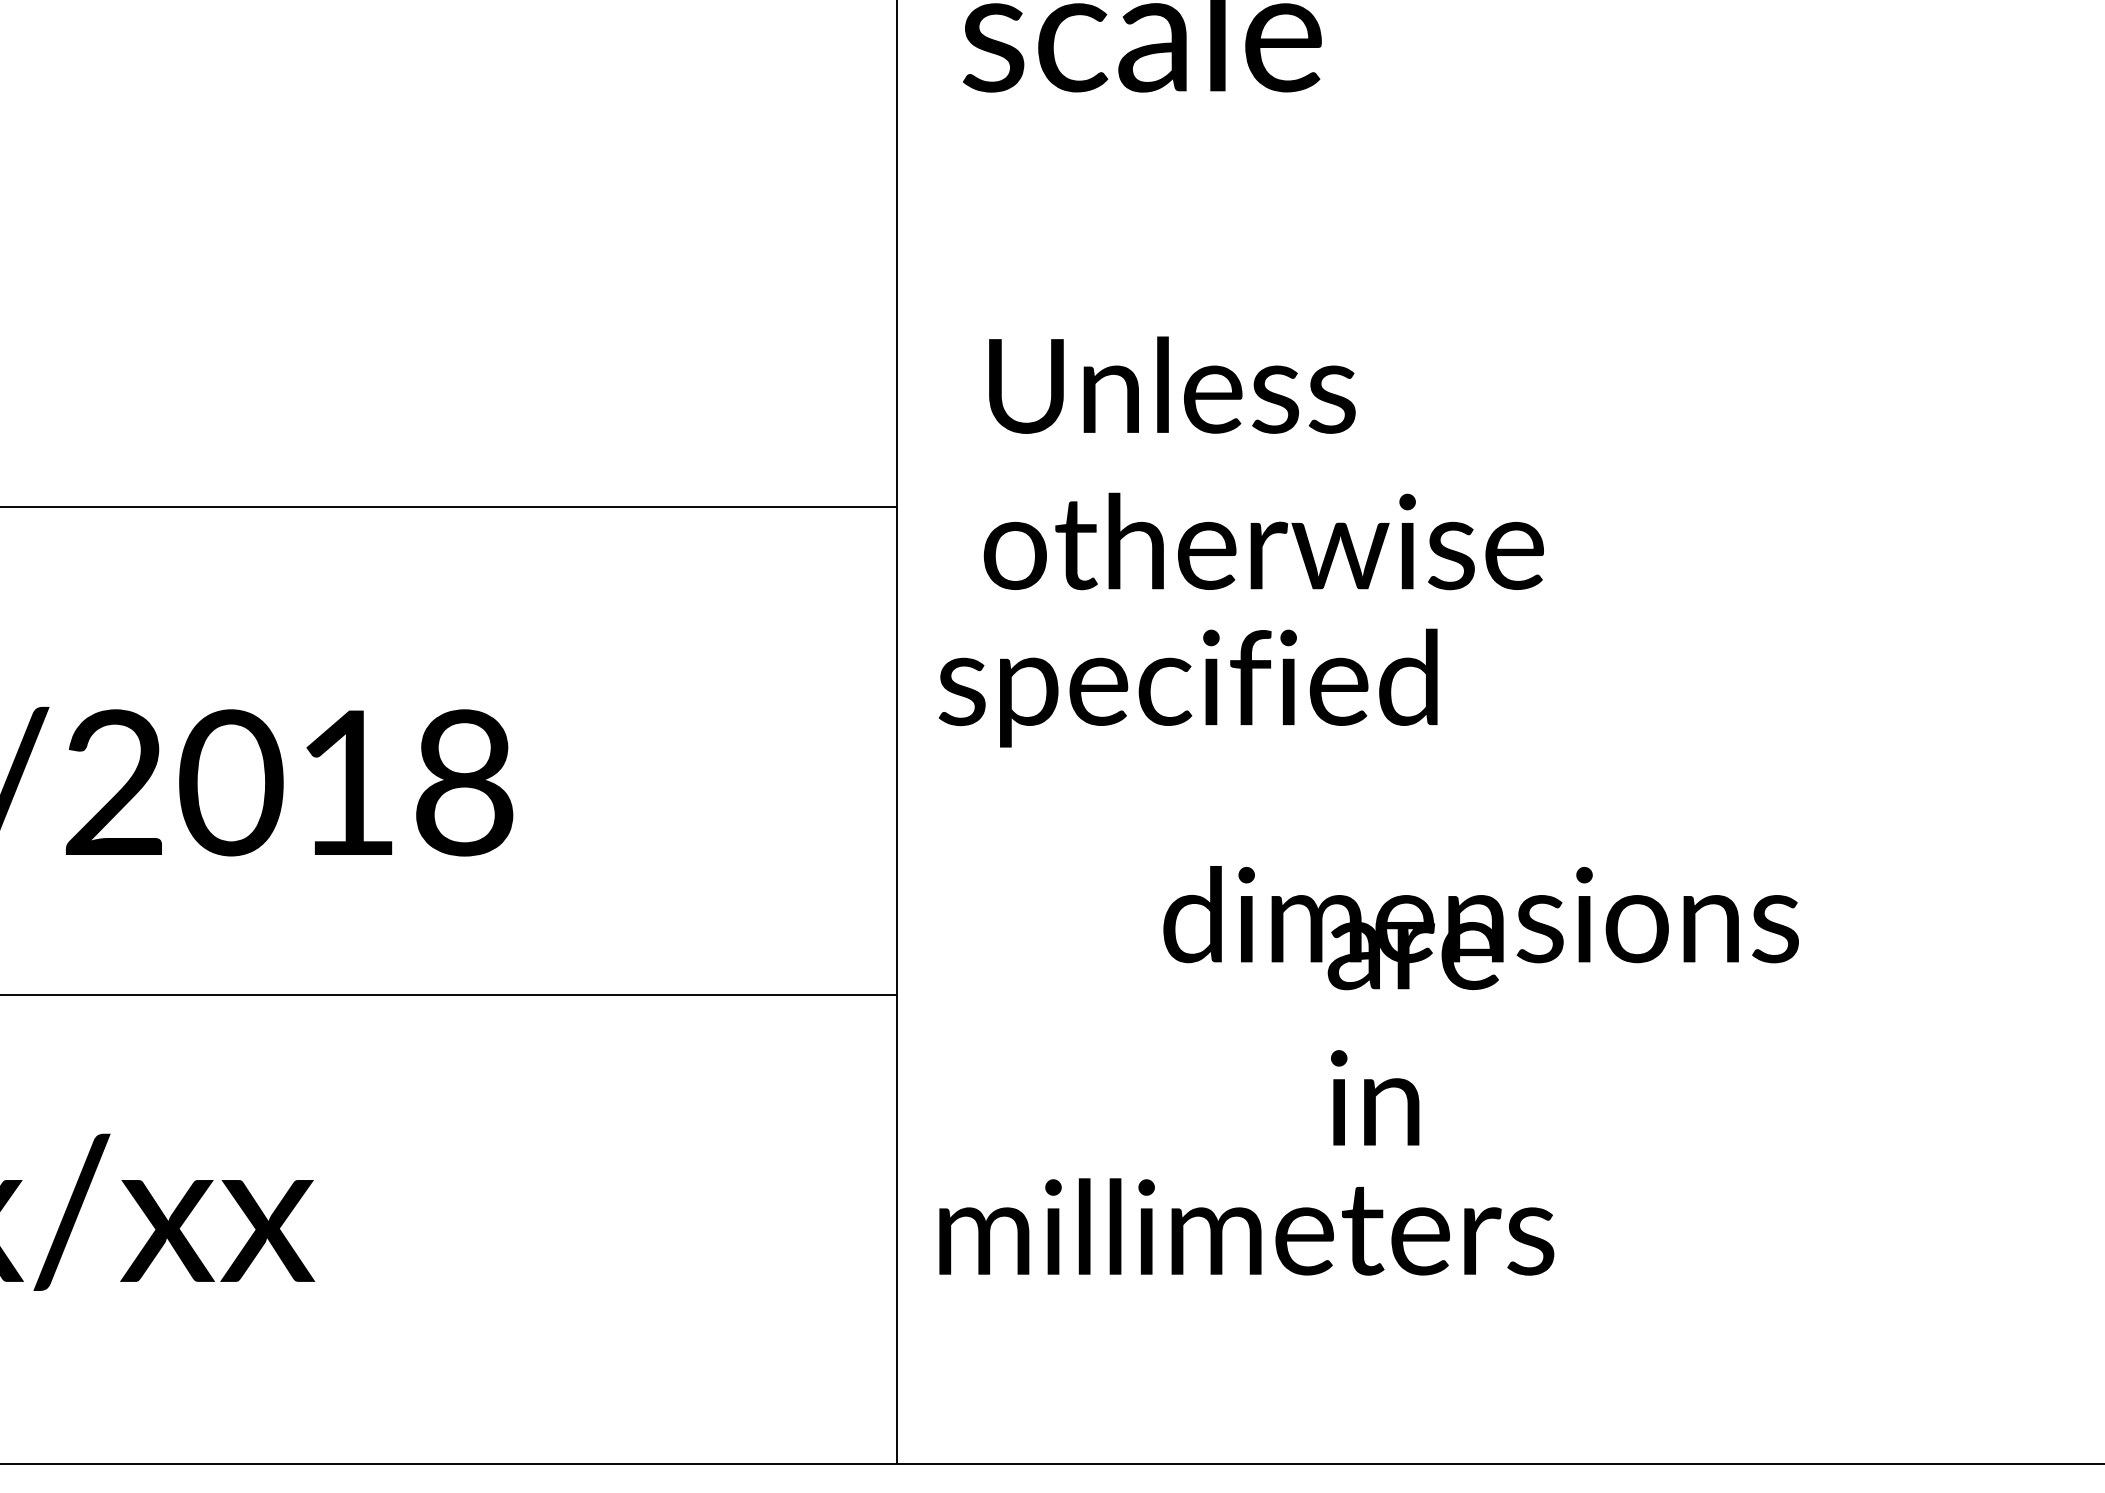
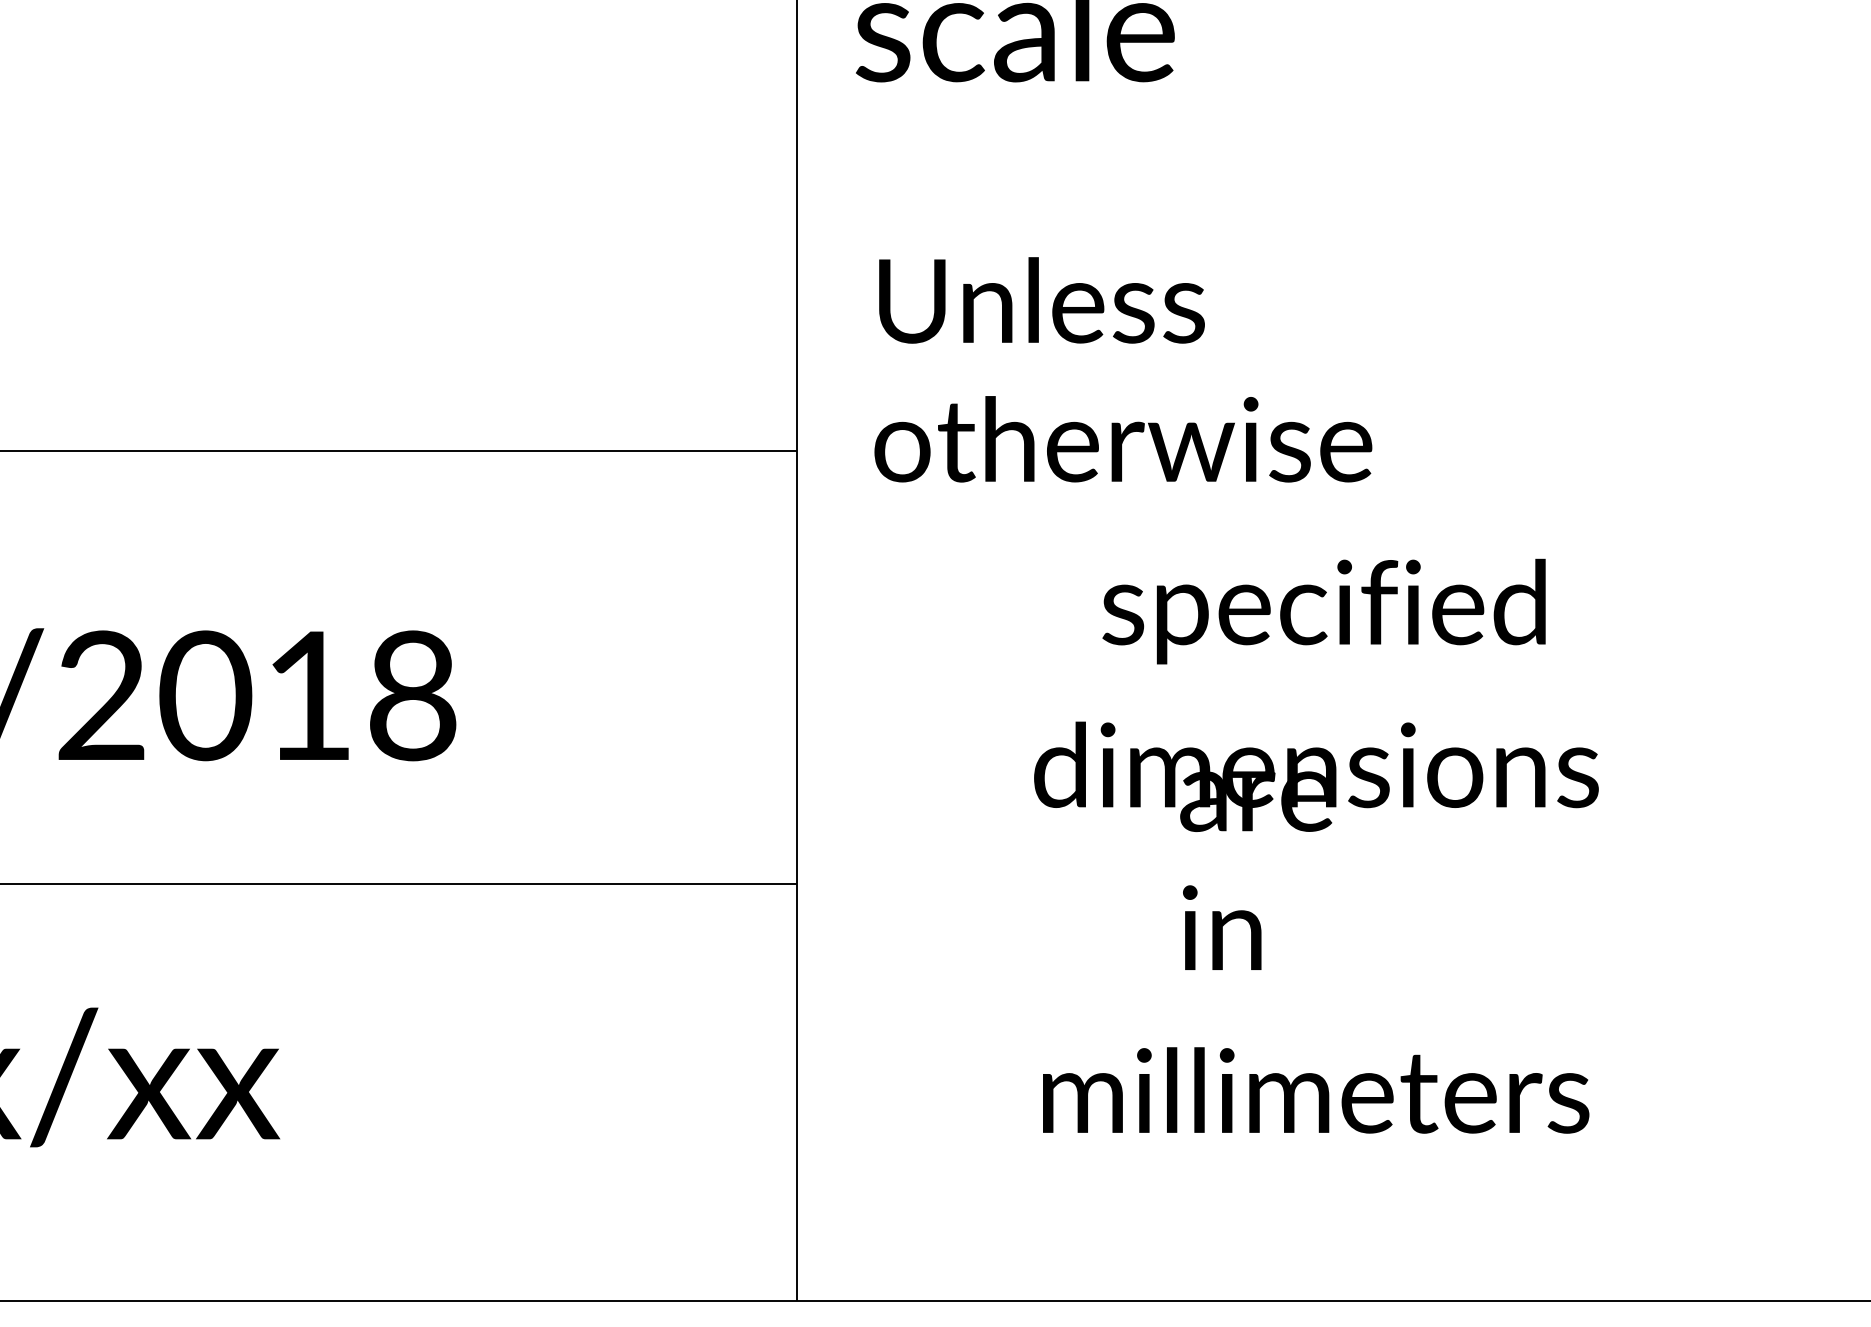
text: (1264, 462) -> (1123, 369), moved
text: (1187, 687) -> (1323, 611), moved
text: (1481, 1005) -> (1316, 845), moved
text: (1247, 1227) -> (1316, 1090), moved

